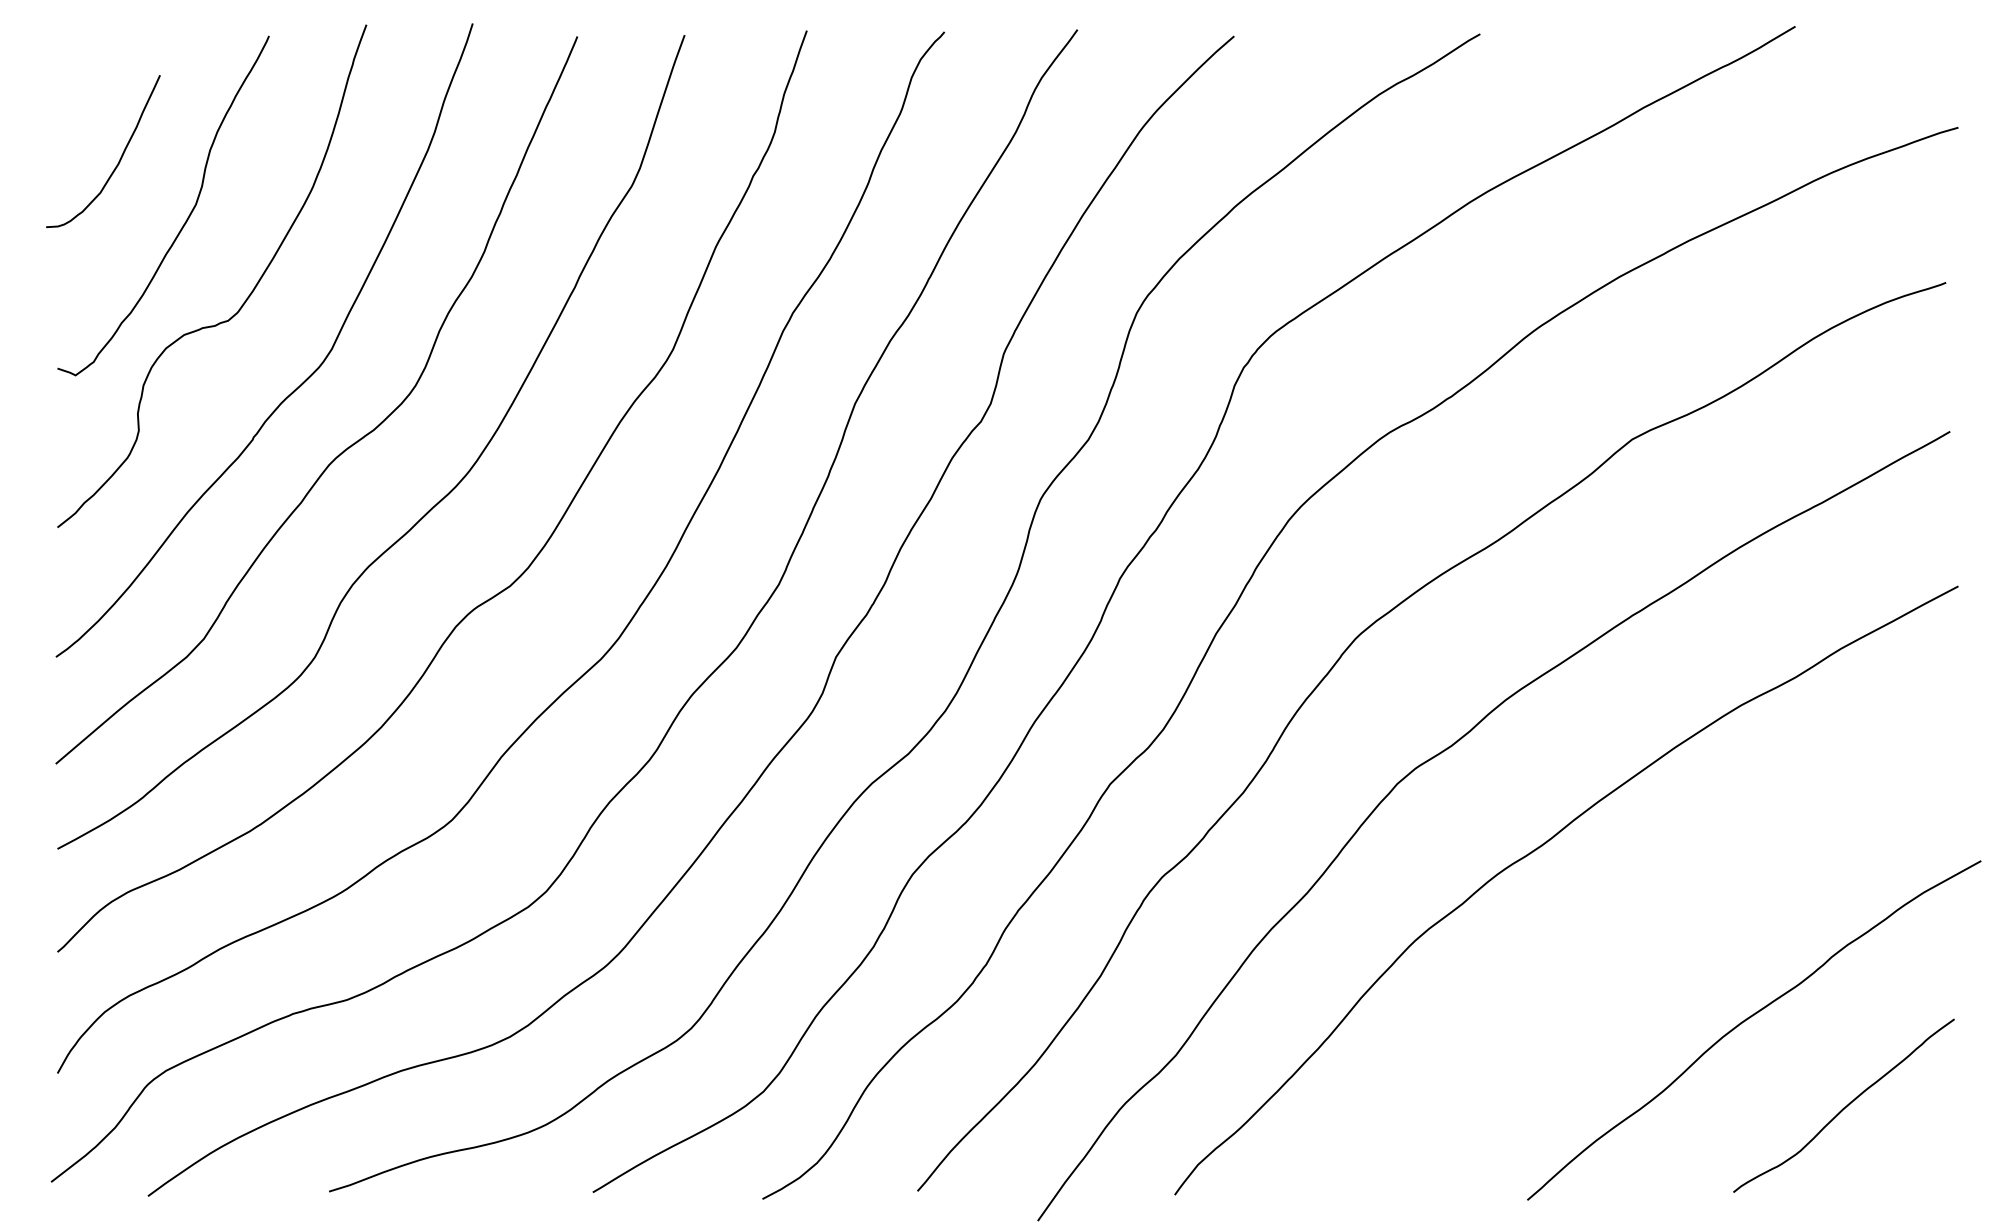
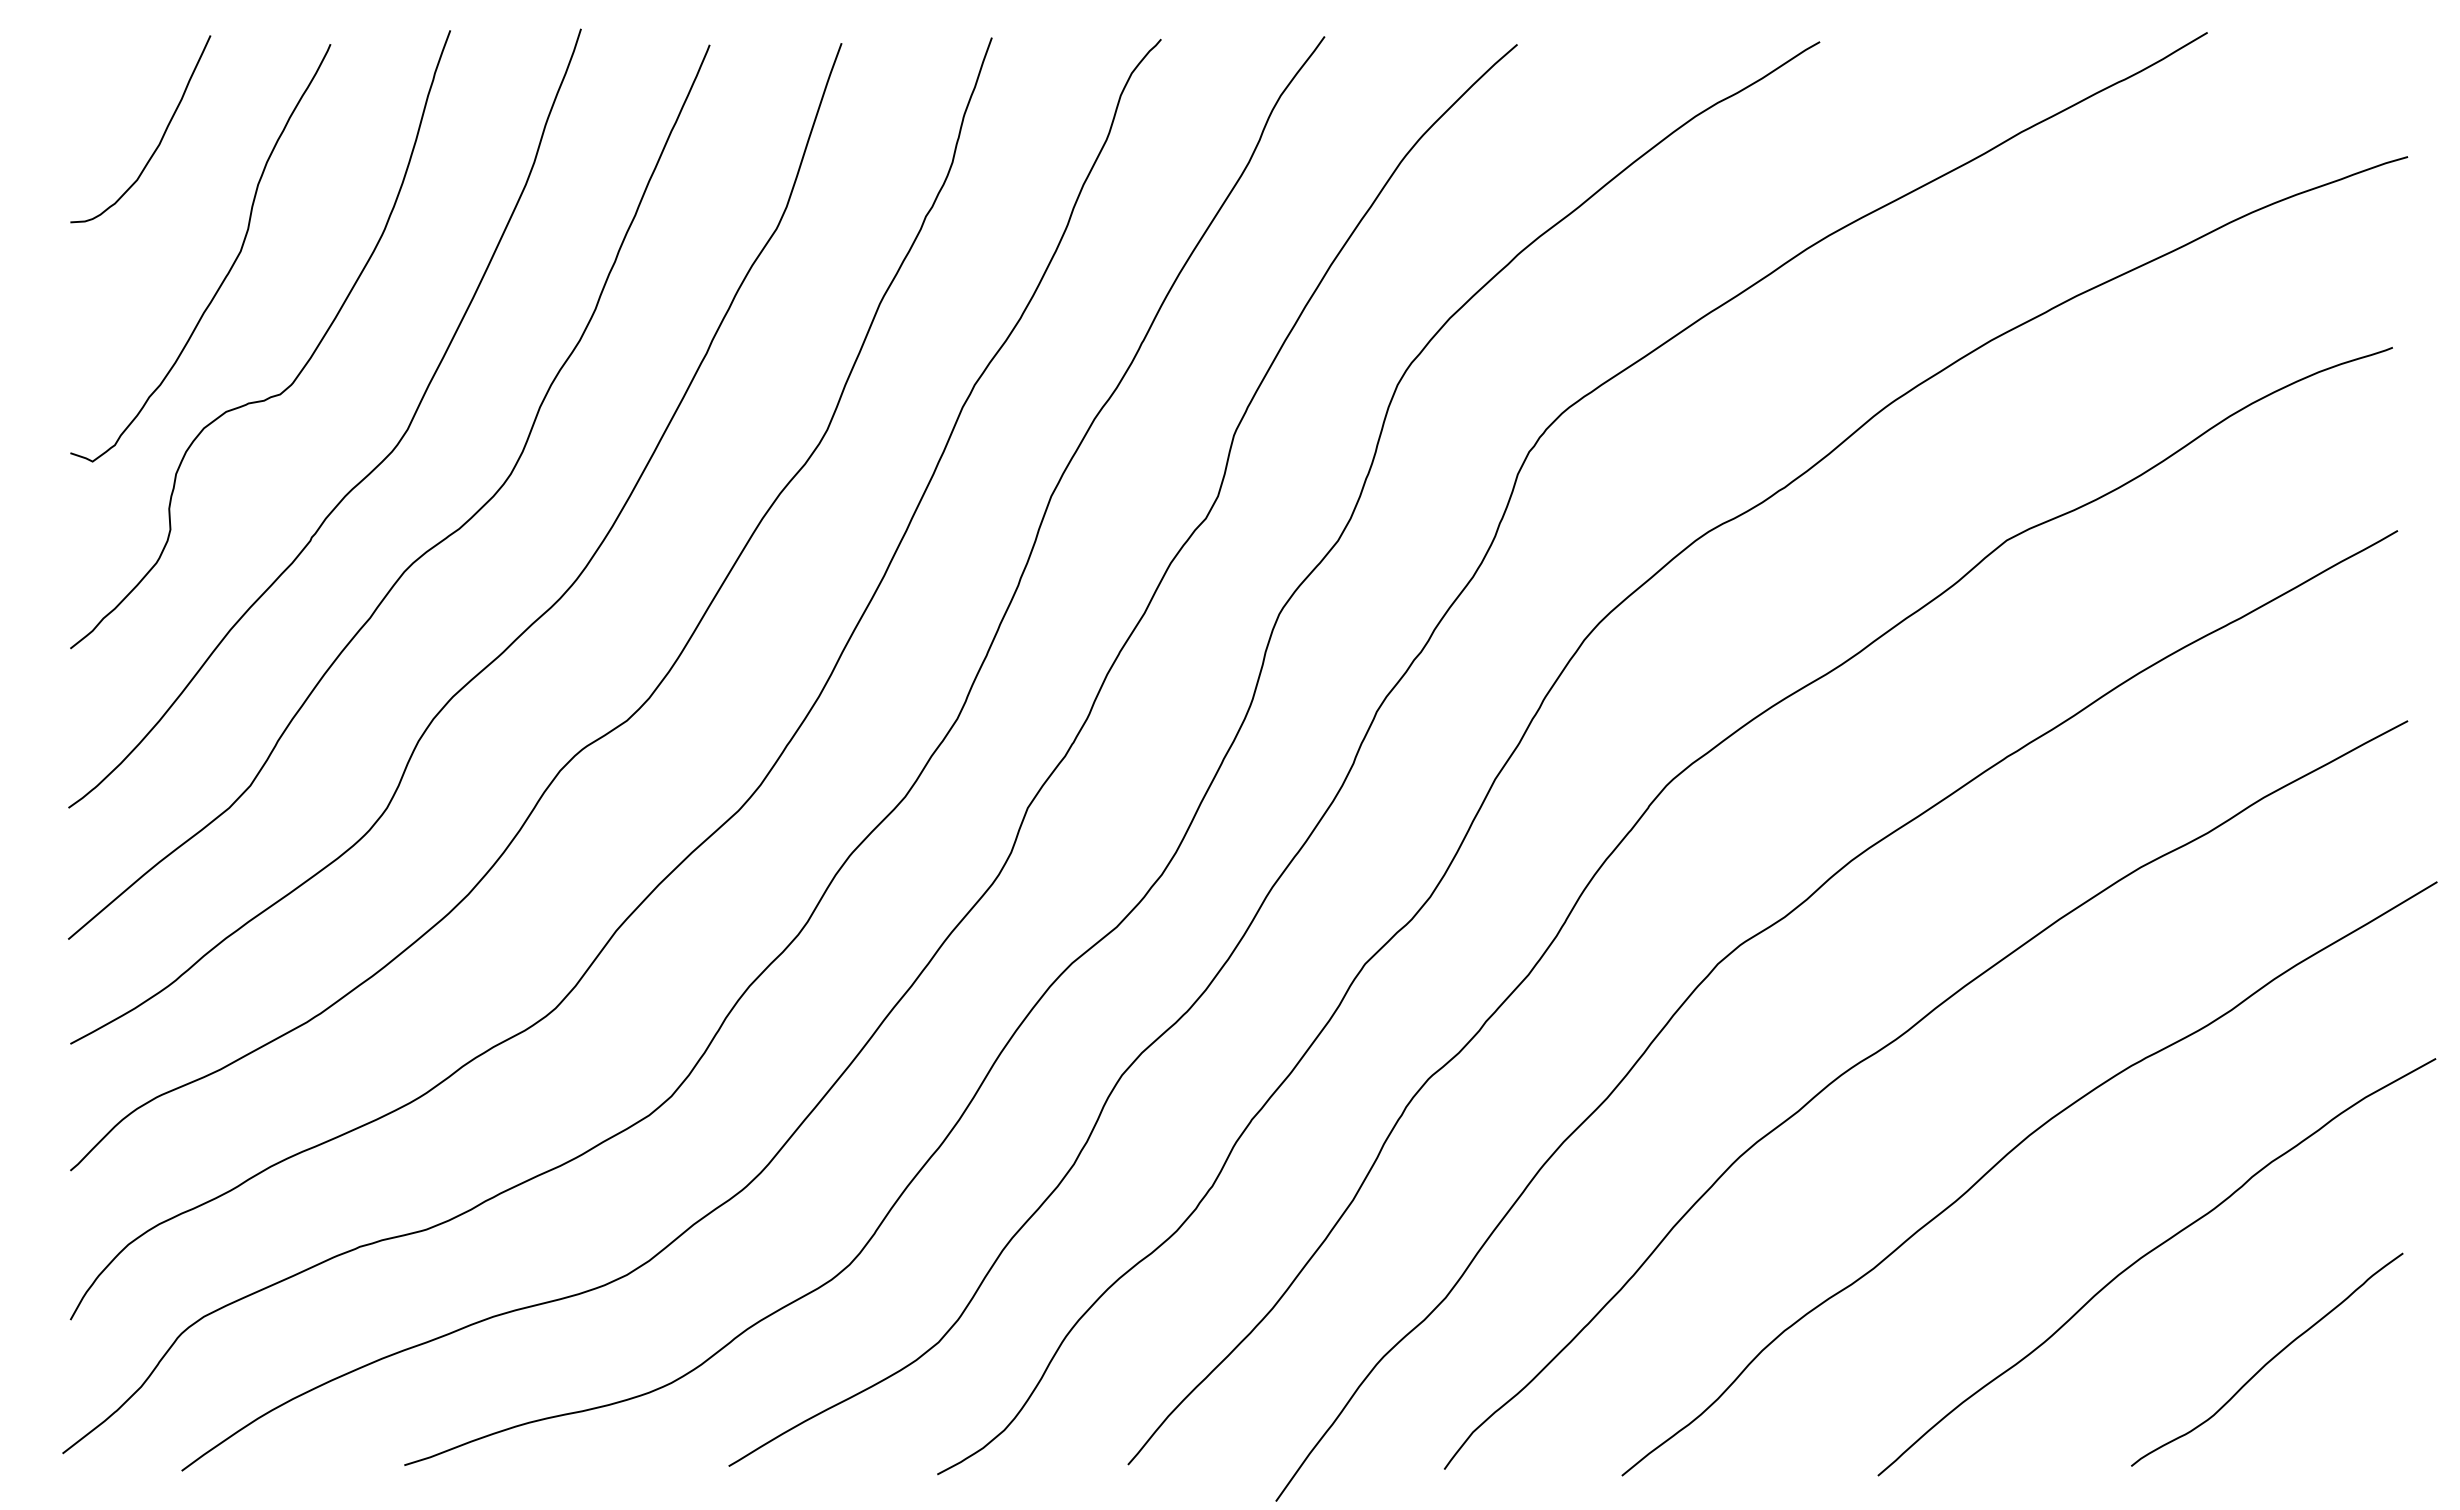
curve: (119, 159) -> (160, 139), moved
curve: (1632, 939) -> (2007, 1155), added

